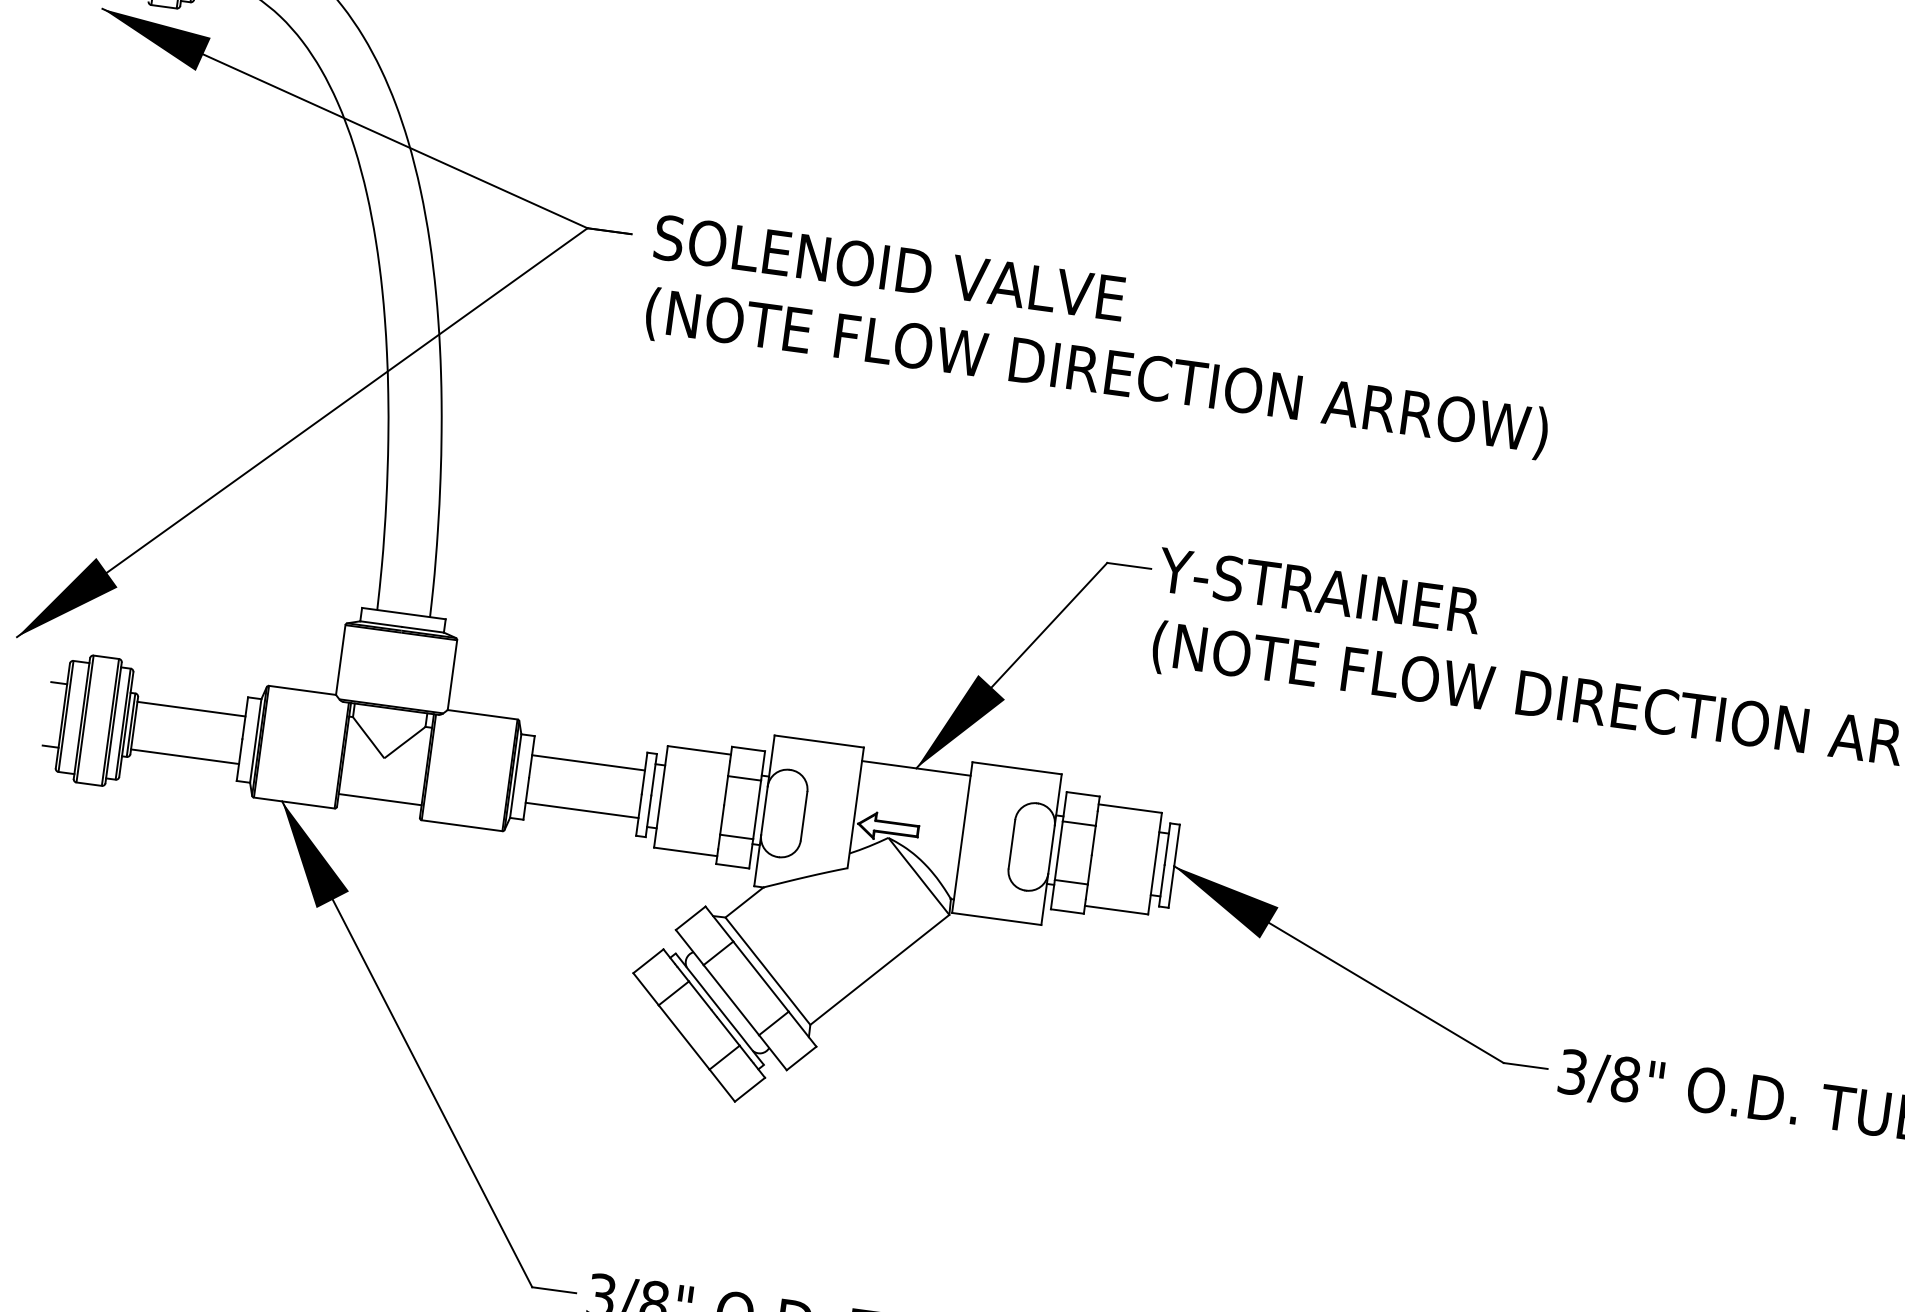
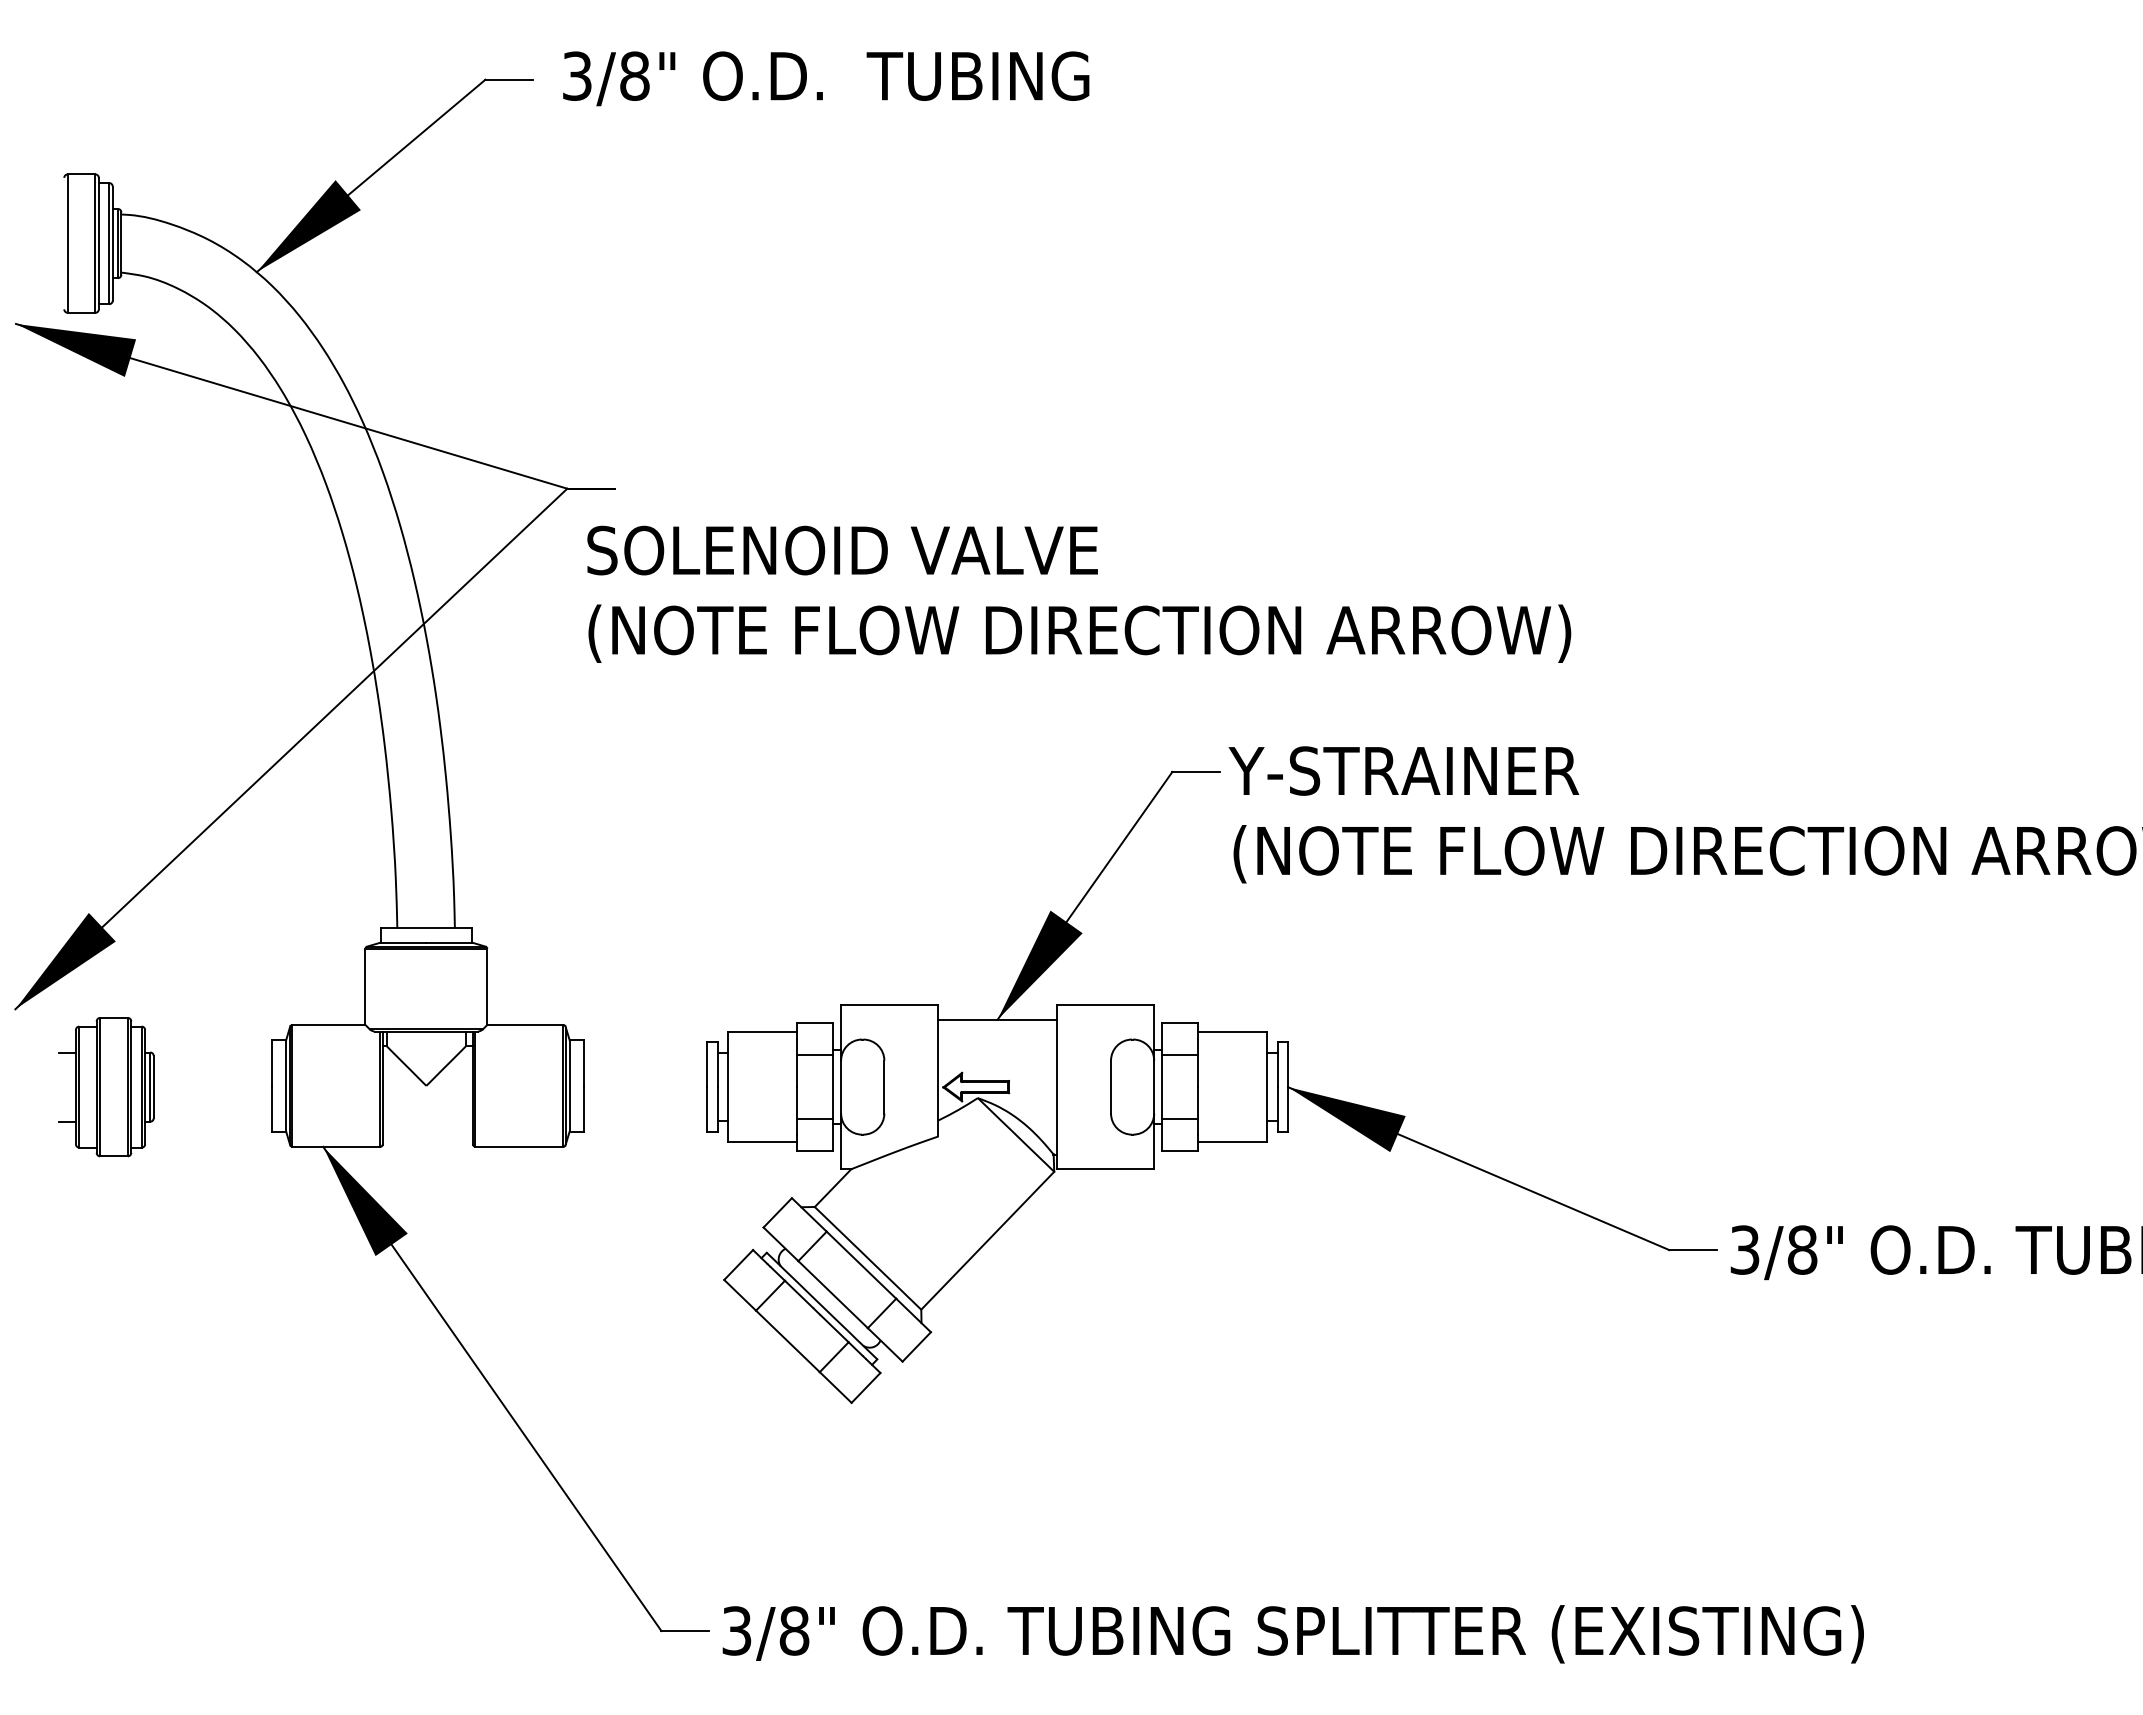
text: (1101, 336) -> (1079, 593), moved
line: (191, 709) -> (212, 1061), removed
line: (184, 757) -> (212, 1113), removed
line: (588, 763) -> (645, 1061), removed
line: (379, 799) -> (427, 1130), removed
line: (581, 810) -> (645, 1113), removed

